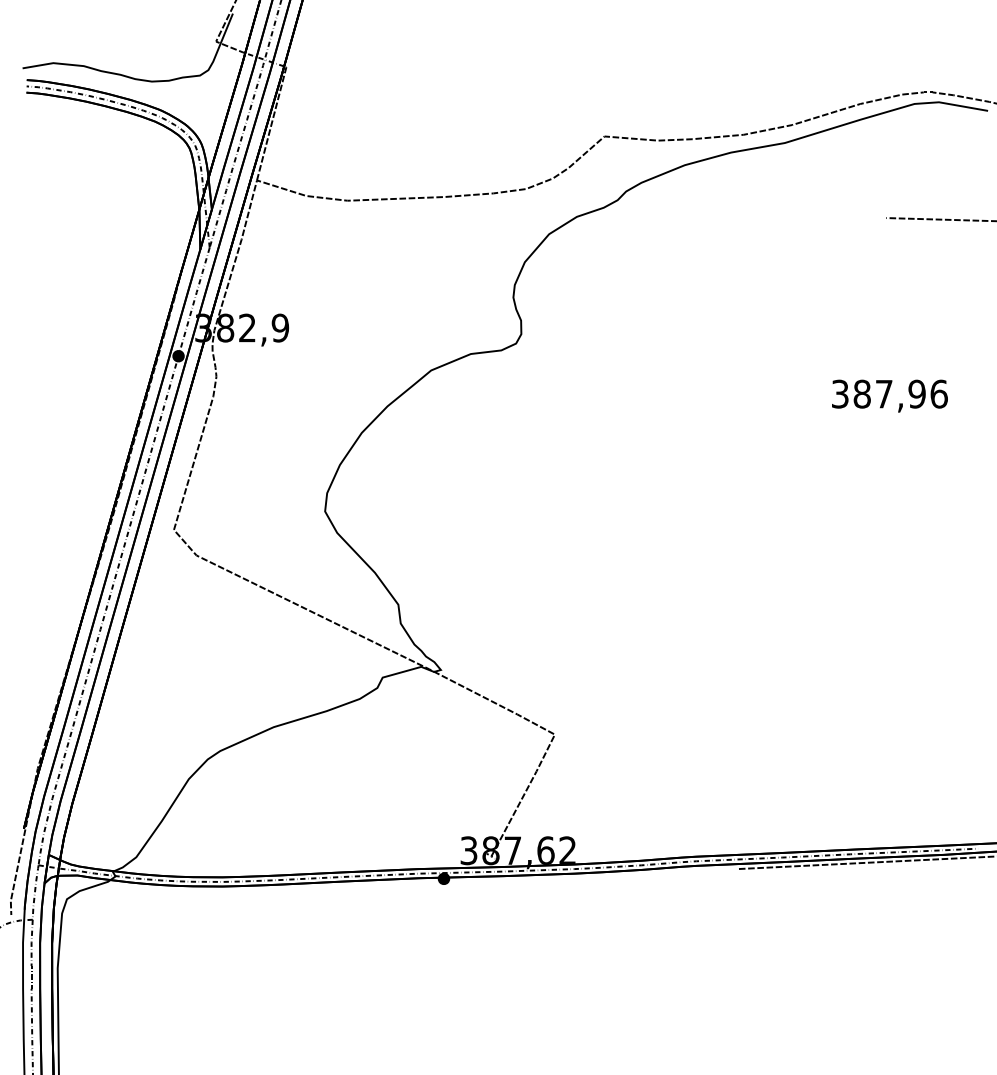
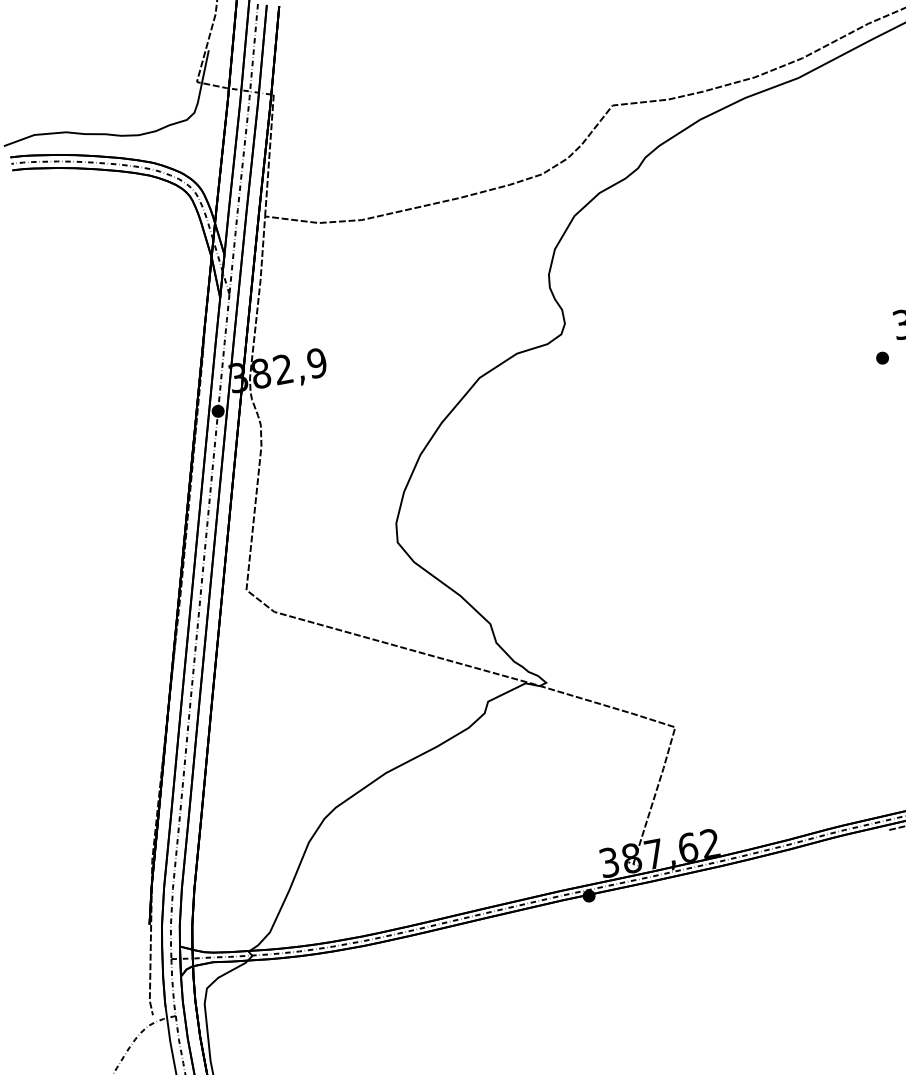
part: (815, 422) -> (882, 358), added

